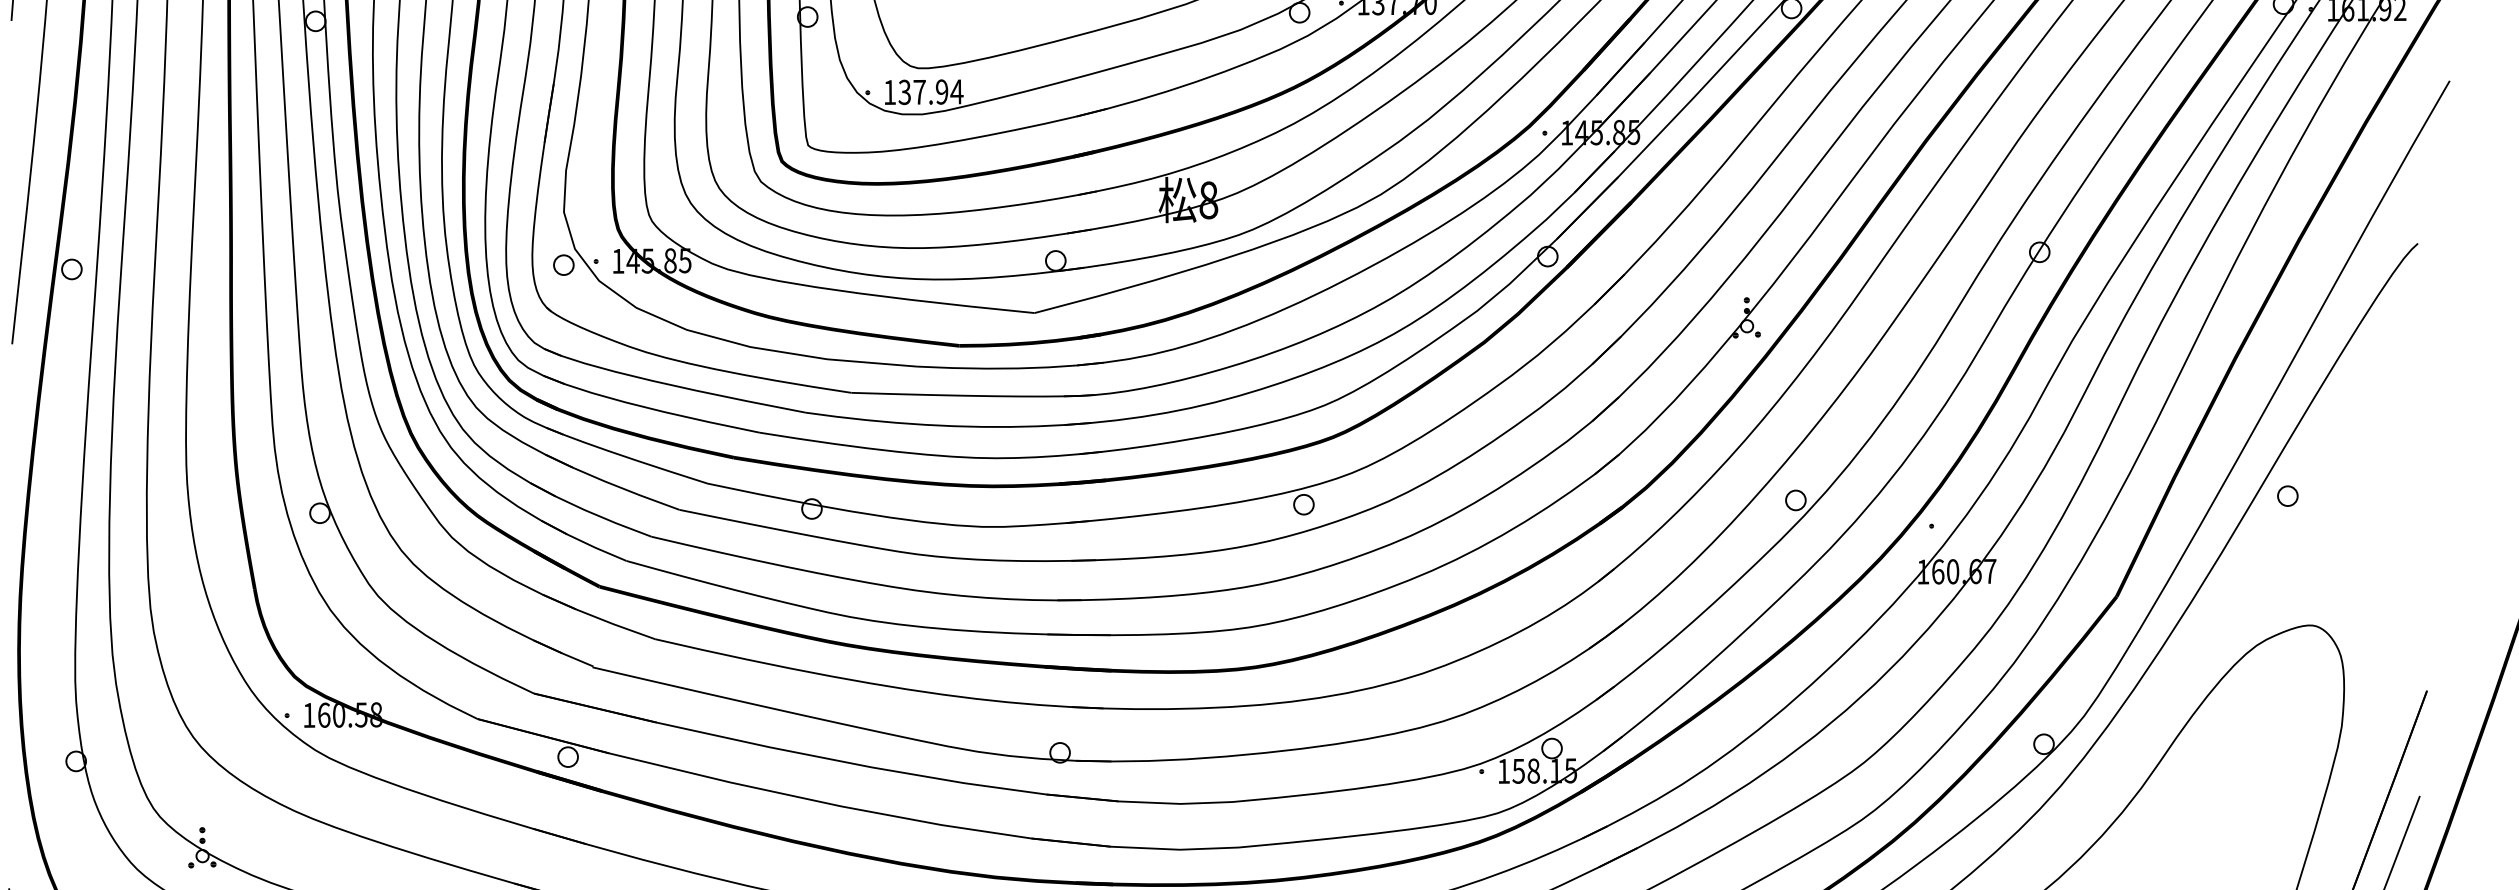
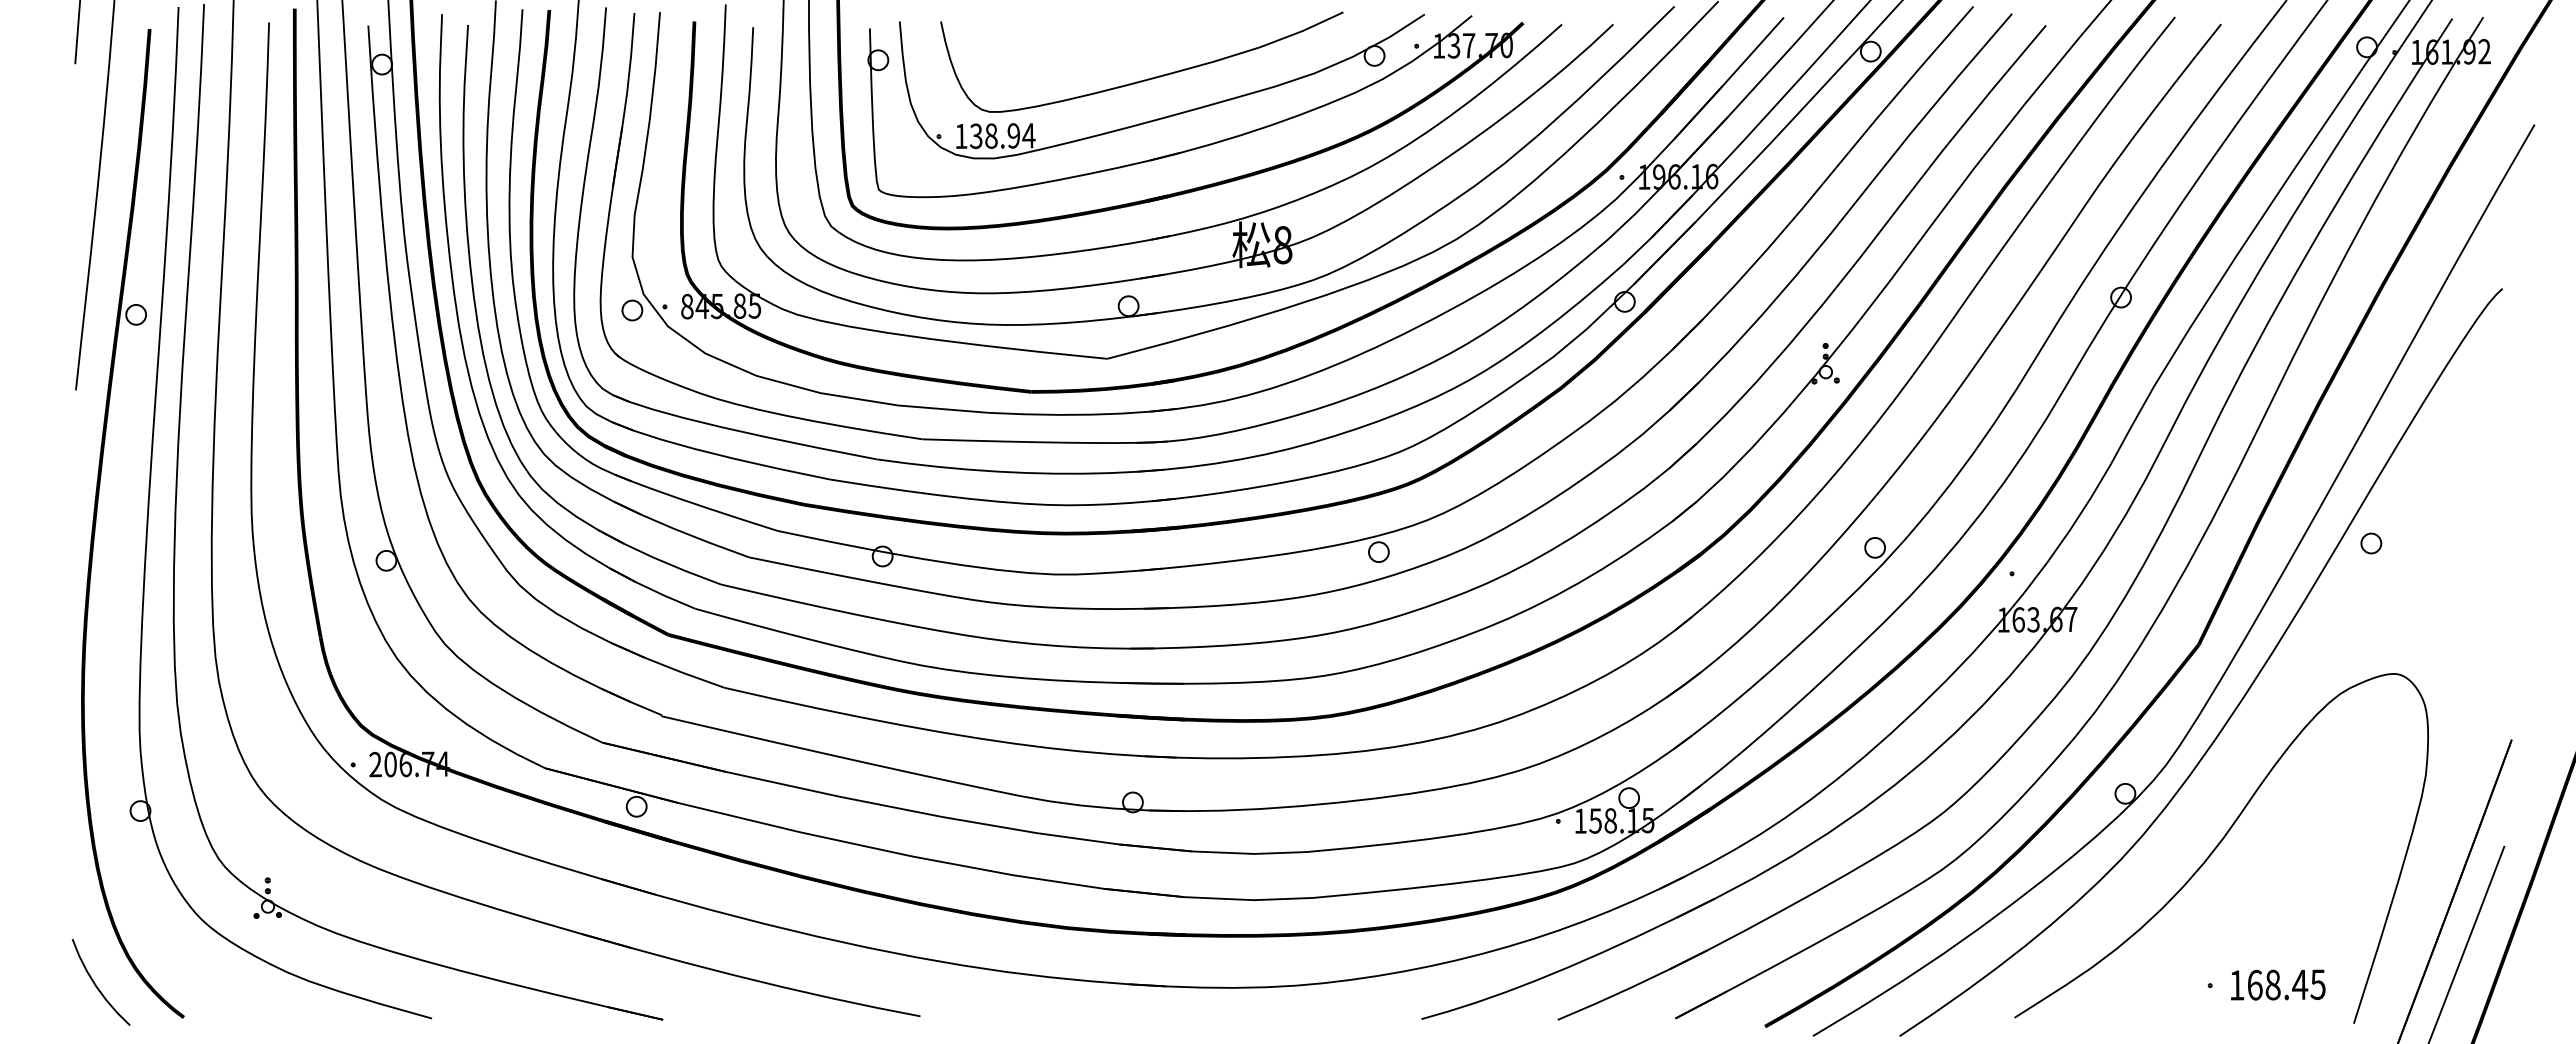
text: (919, 91) -> (991, 135), 137.94 -> 138.94
text: (1607, 132) -> (1685, 176), 145.85 -> 196.16
text: (618, 261) -> (687, 306), 145.85 -> 845.85
text: (1952, 571) -> (2033, 619), 160.67 -> 163.67
text: (342, 715) -> (409, 764), 160.58 -> 206.74

